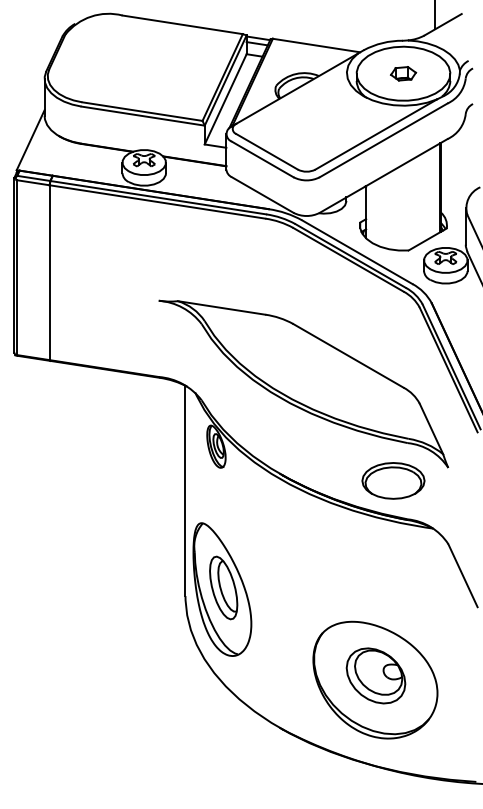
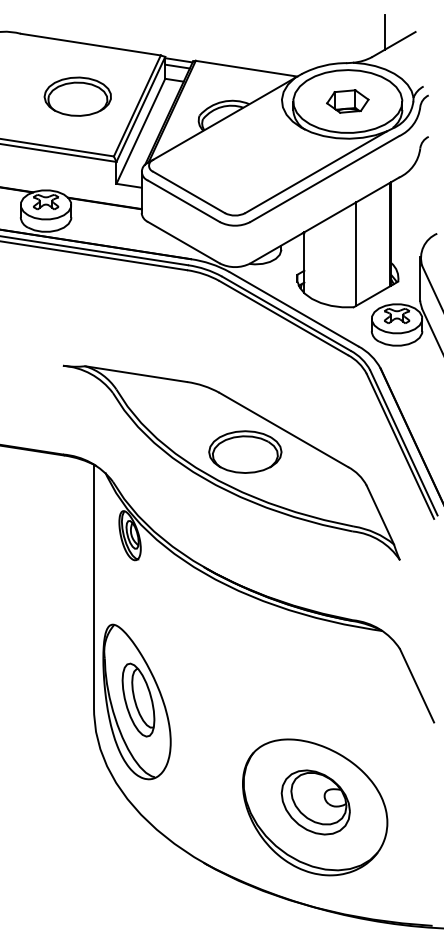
part: (171, 69) -> (77, 96), added
part: (403, 73) -> (347, 101), size x1.43
line: (410, 204) -> (355, 253), added
part: (393, 480) -> (245, 451), moved

